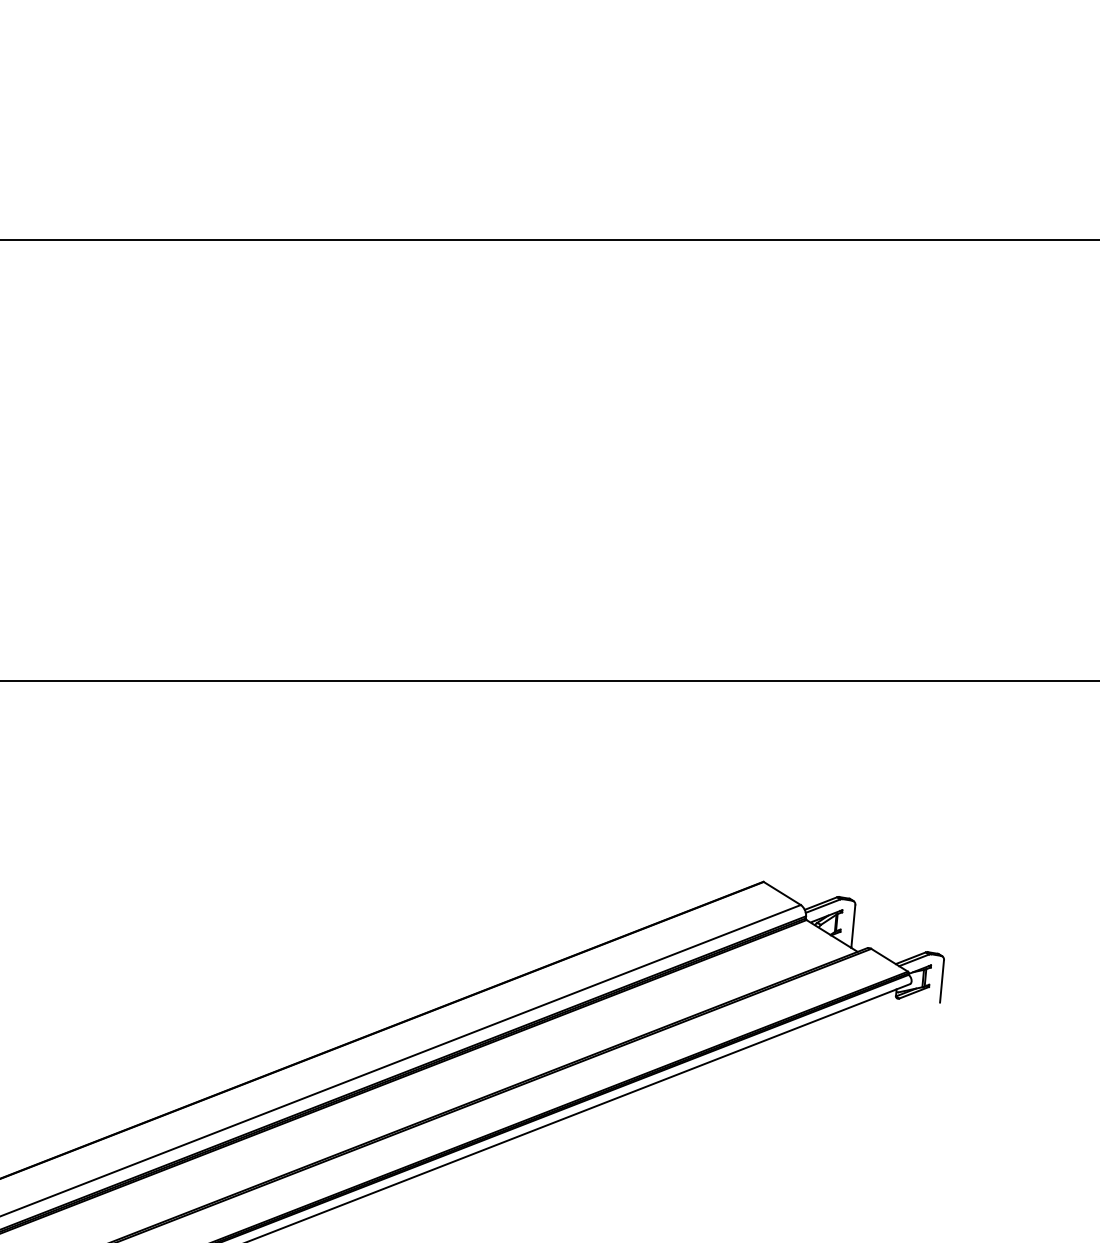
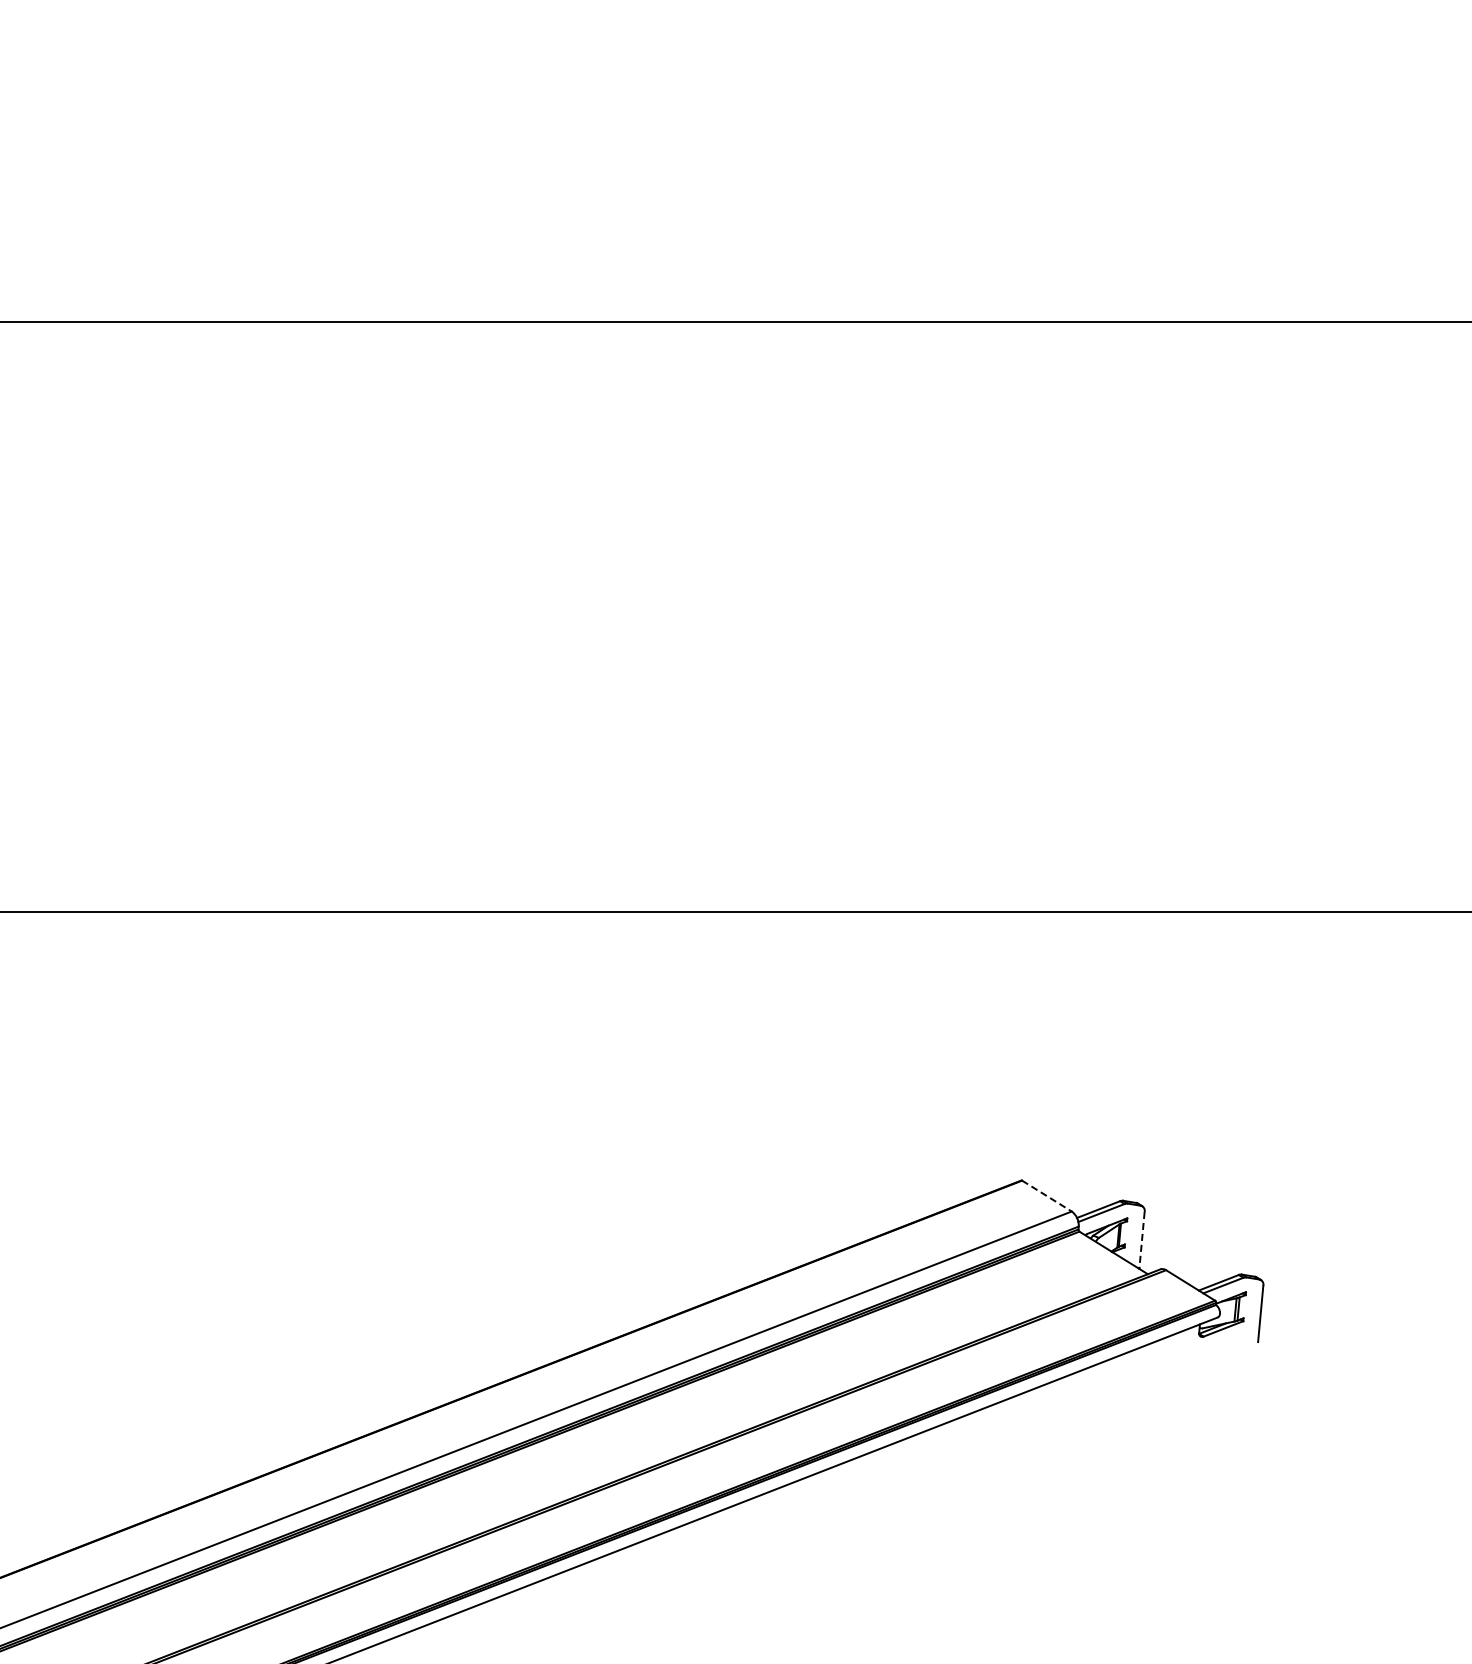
line: (782, 893) -> (1047, 1196), solid -> dashed
line: (852, 926) -> (1141, 1240), solid -> dashed

